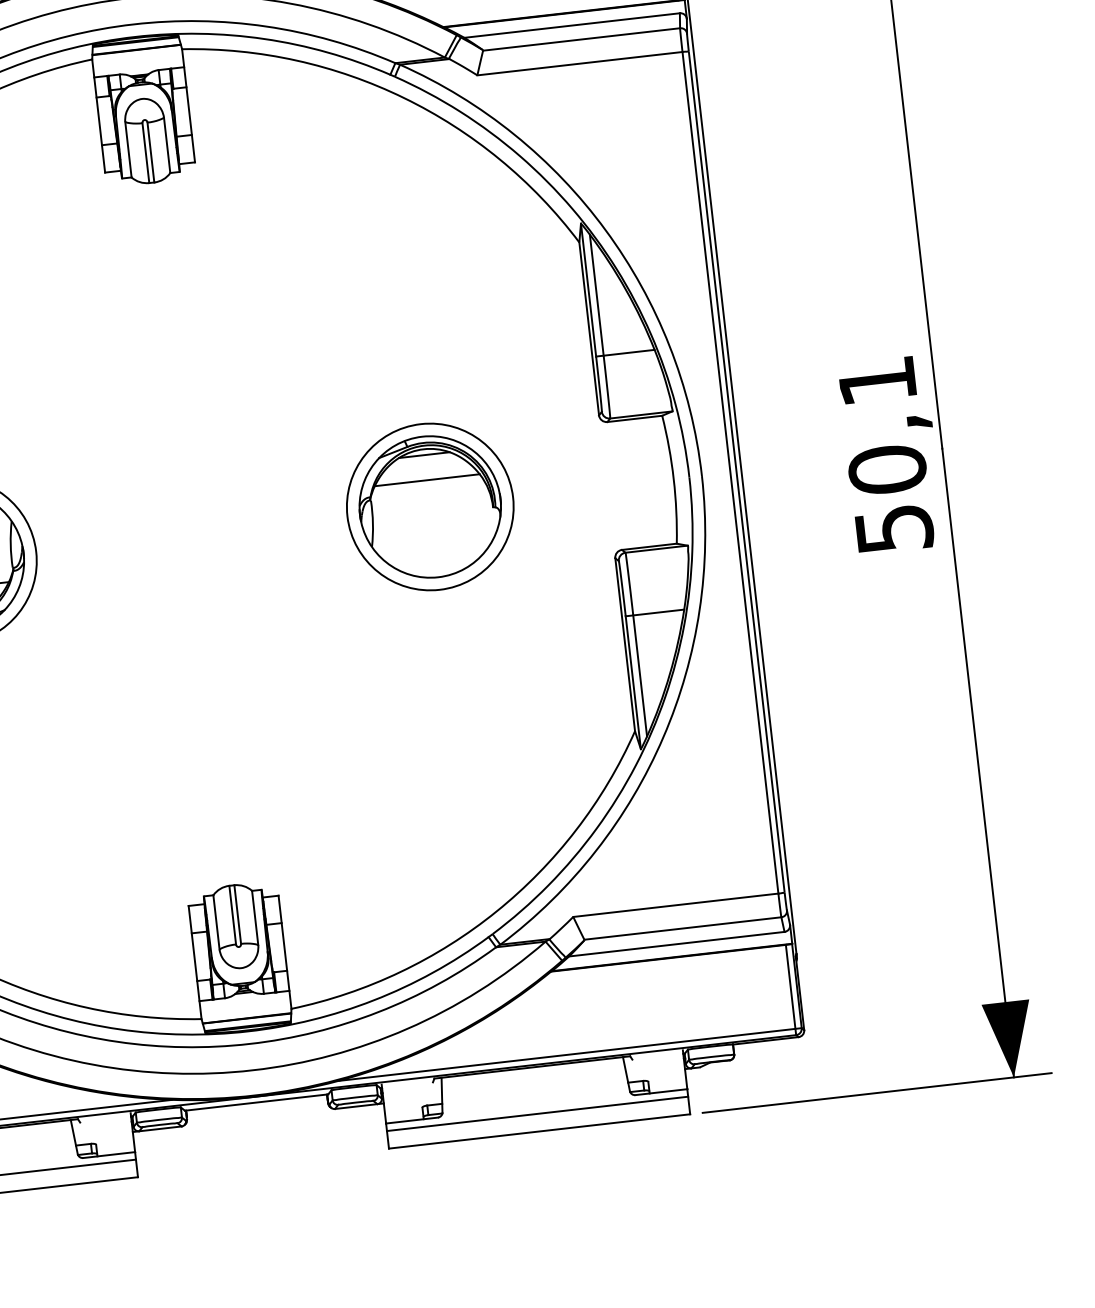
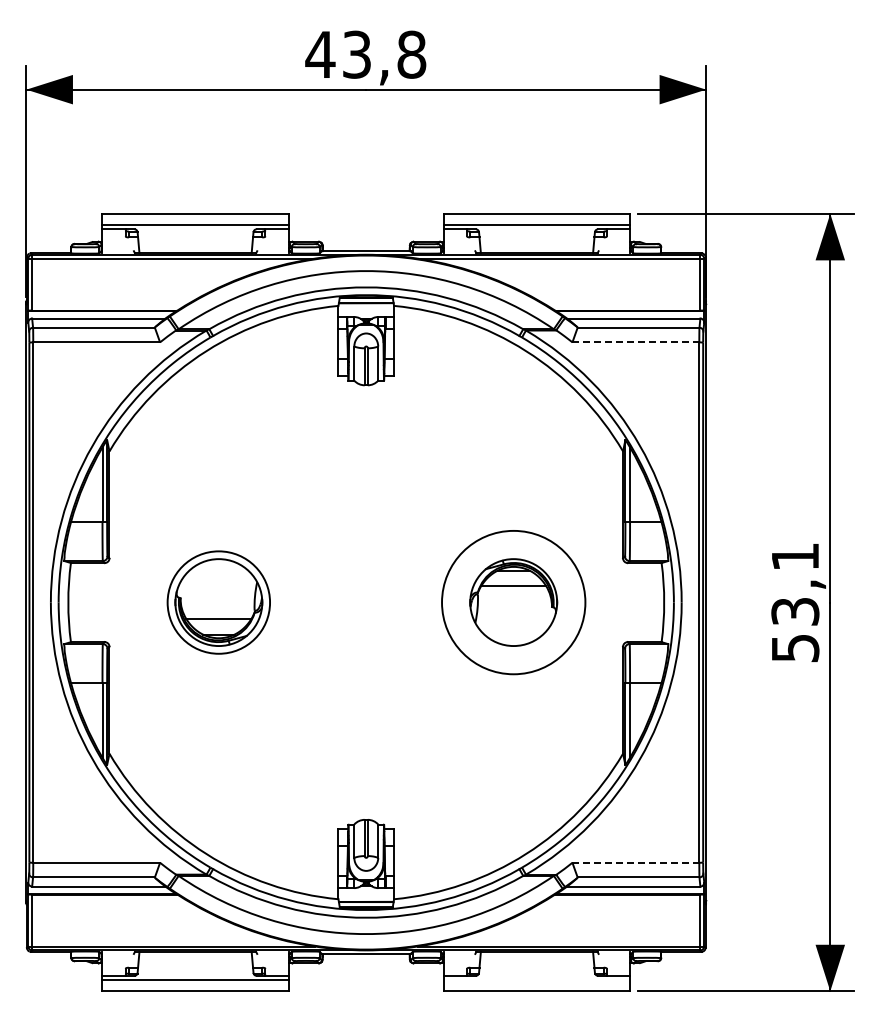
line: (580, 63) -> (636, 342), solid -> dashed
text: (887, 469) -> (795, 611), 50,1 -> 53,1
circle: (429, 506) -> (513, 602), size x1.4
line: (676, 904) -> (636, 862), solid -> dashed
line: (536, 1114) -> (536, 980), removed

